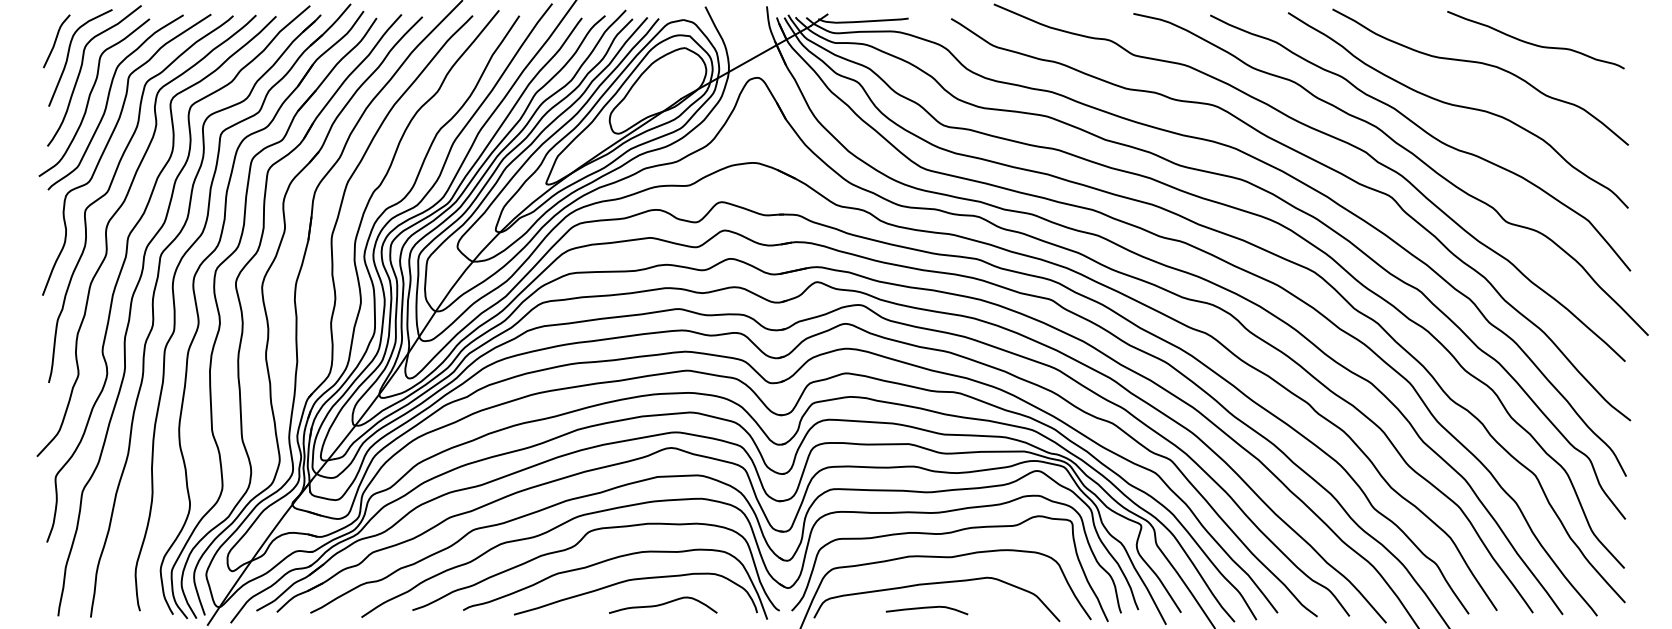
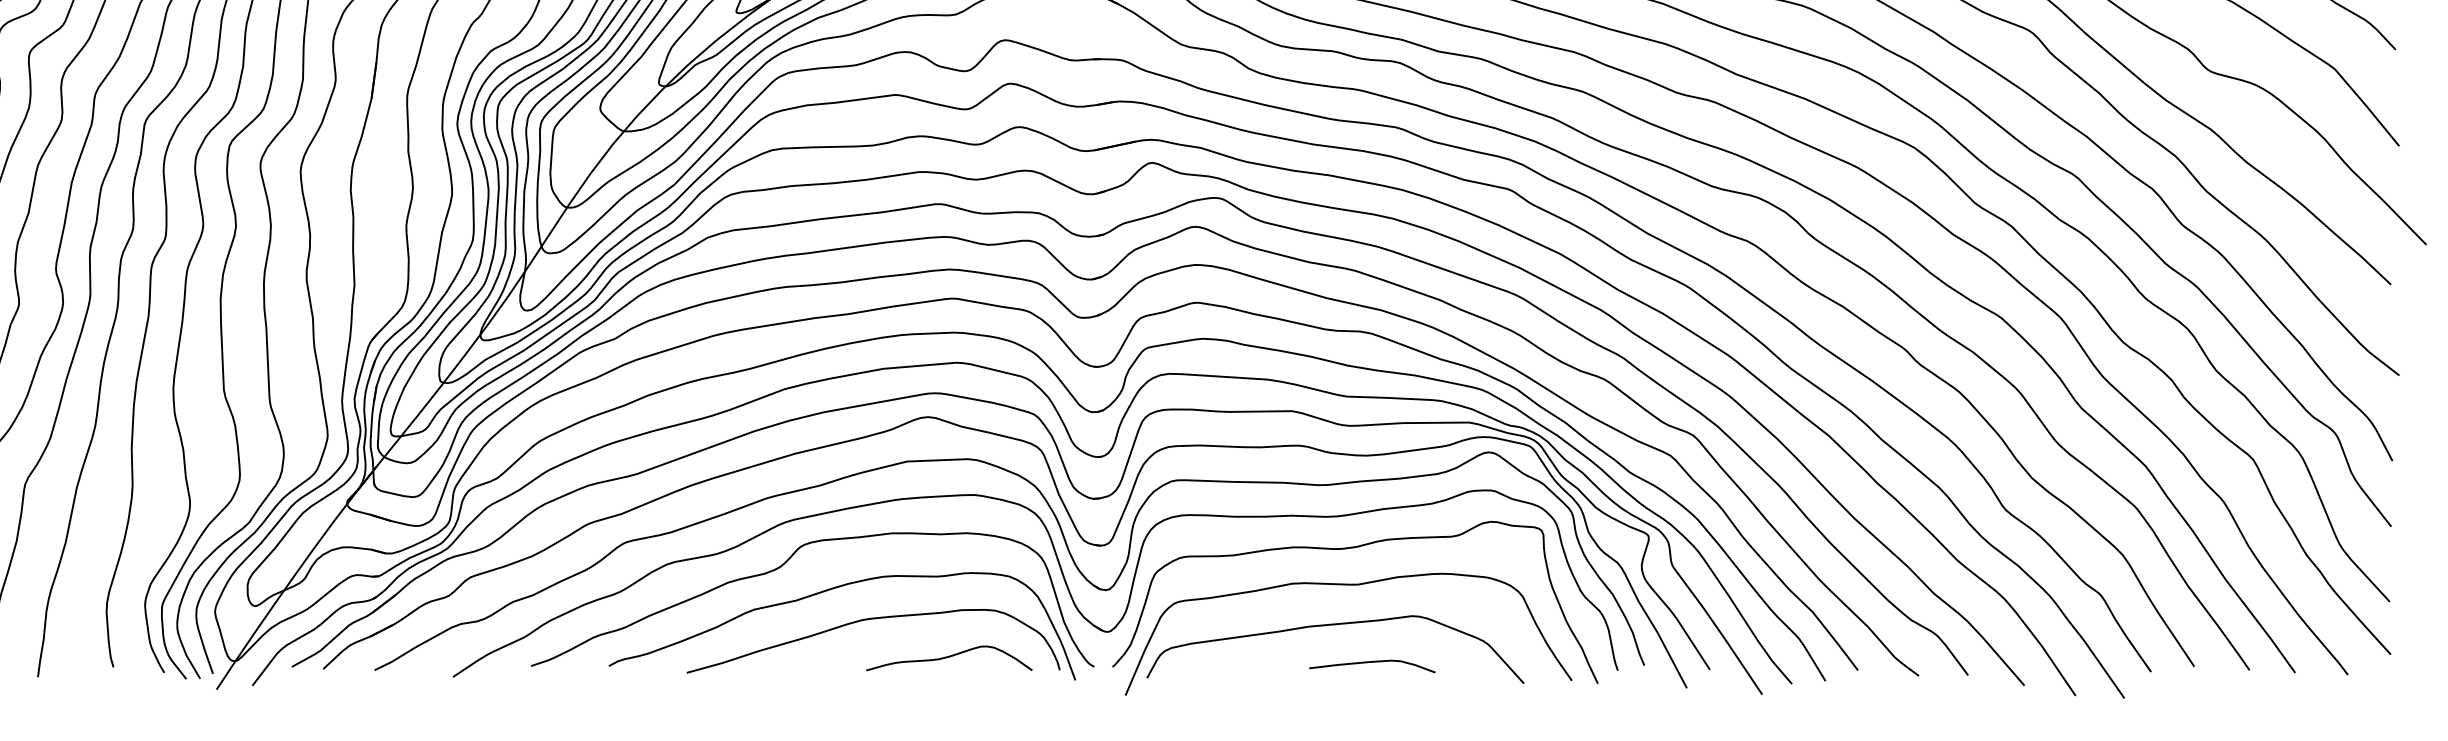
curve: (663, 604) -> (949, 657), moved
curve: (926, 608) -> (1371, 663), moved

